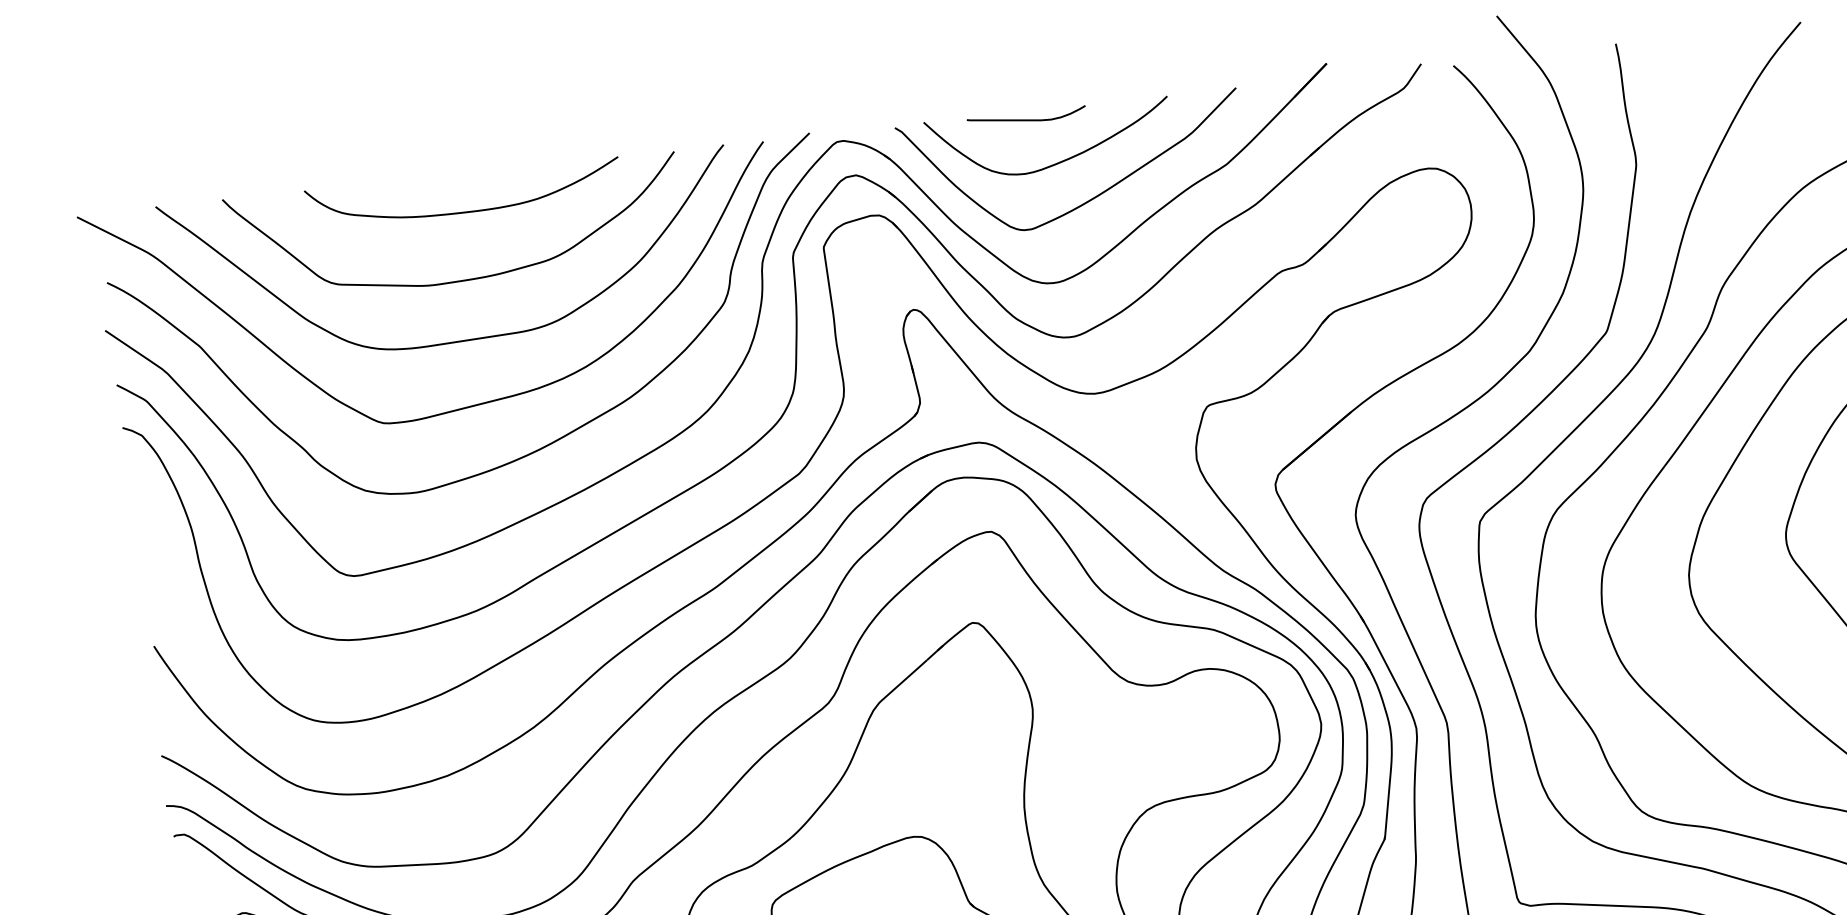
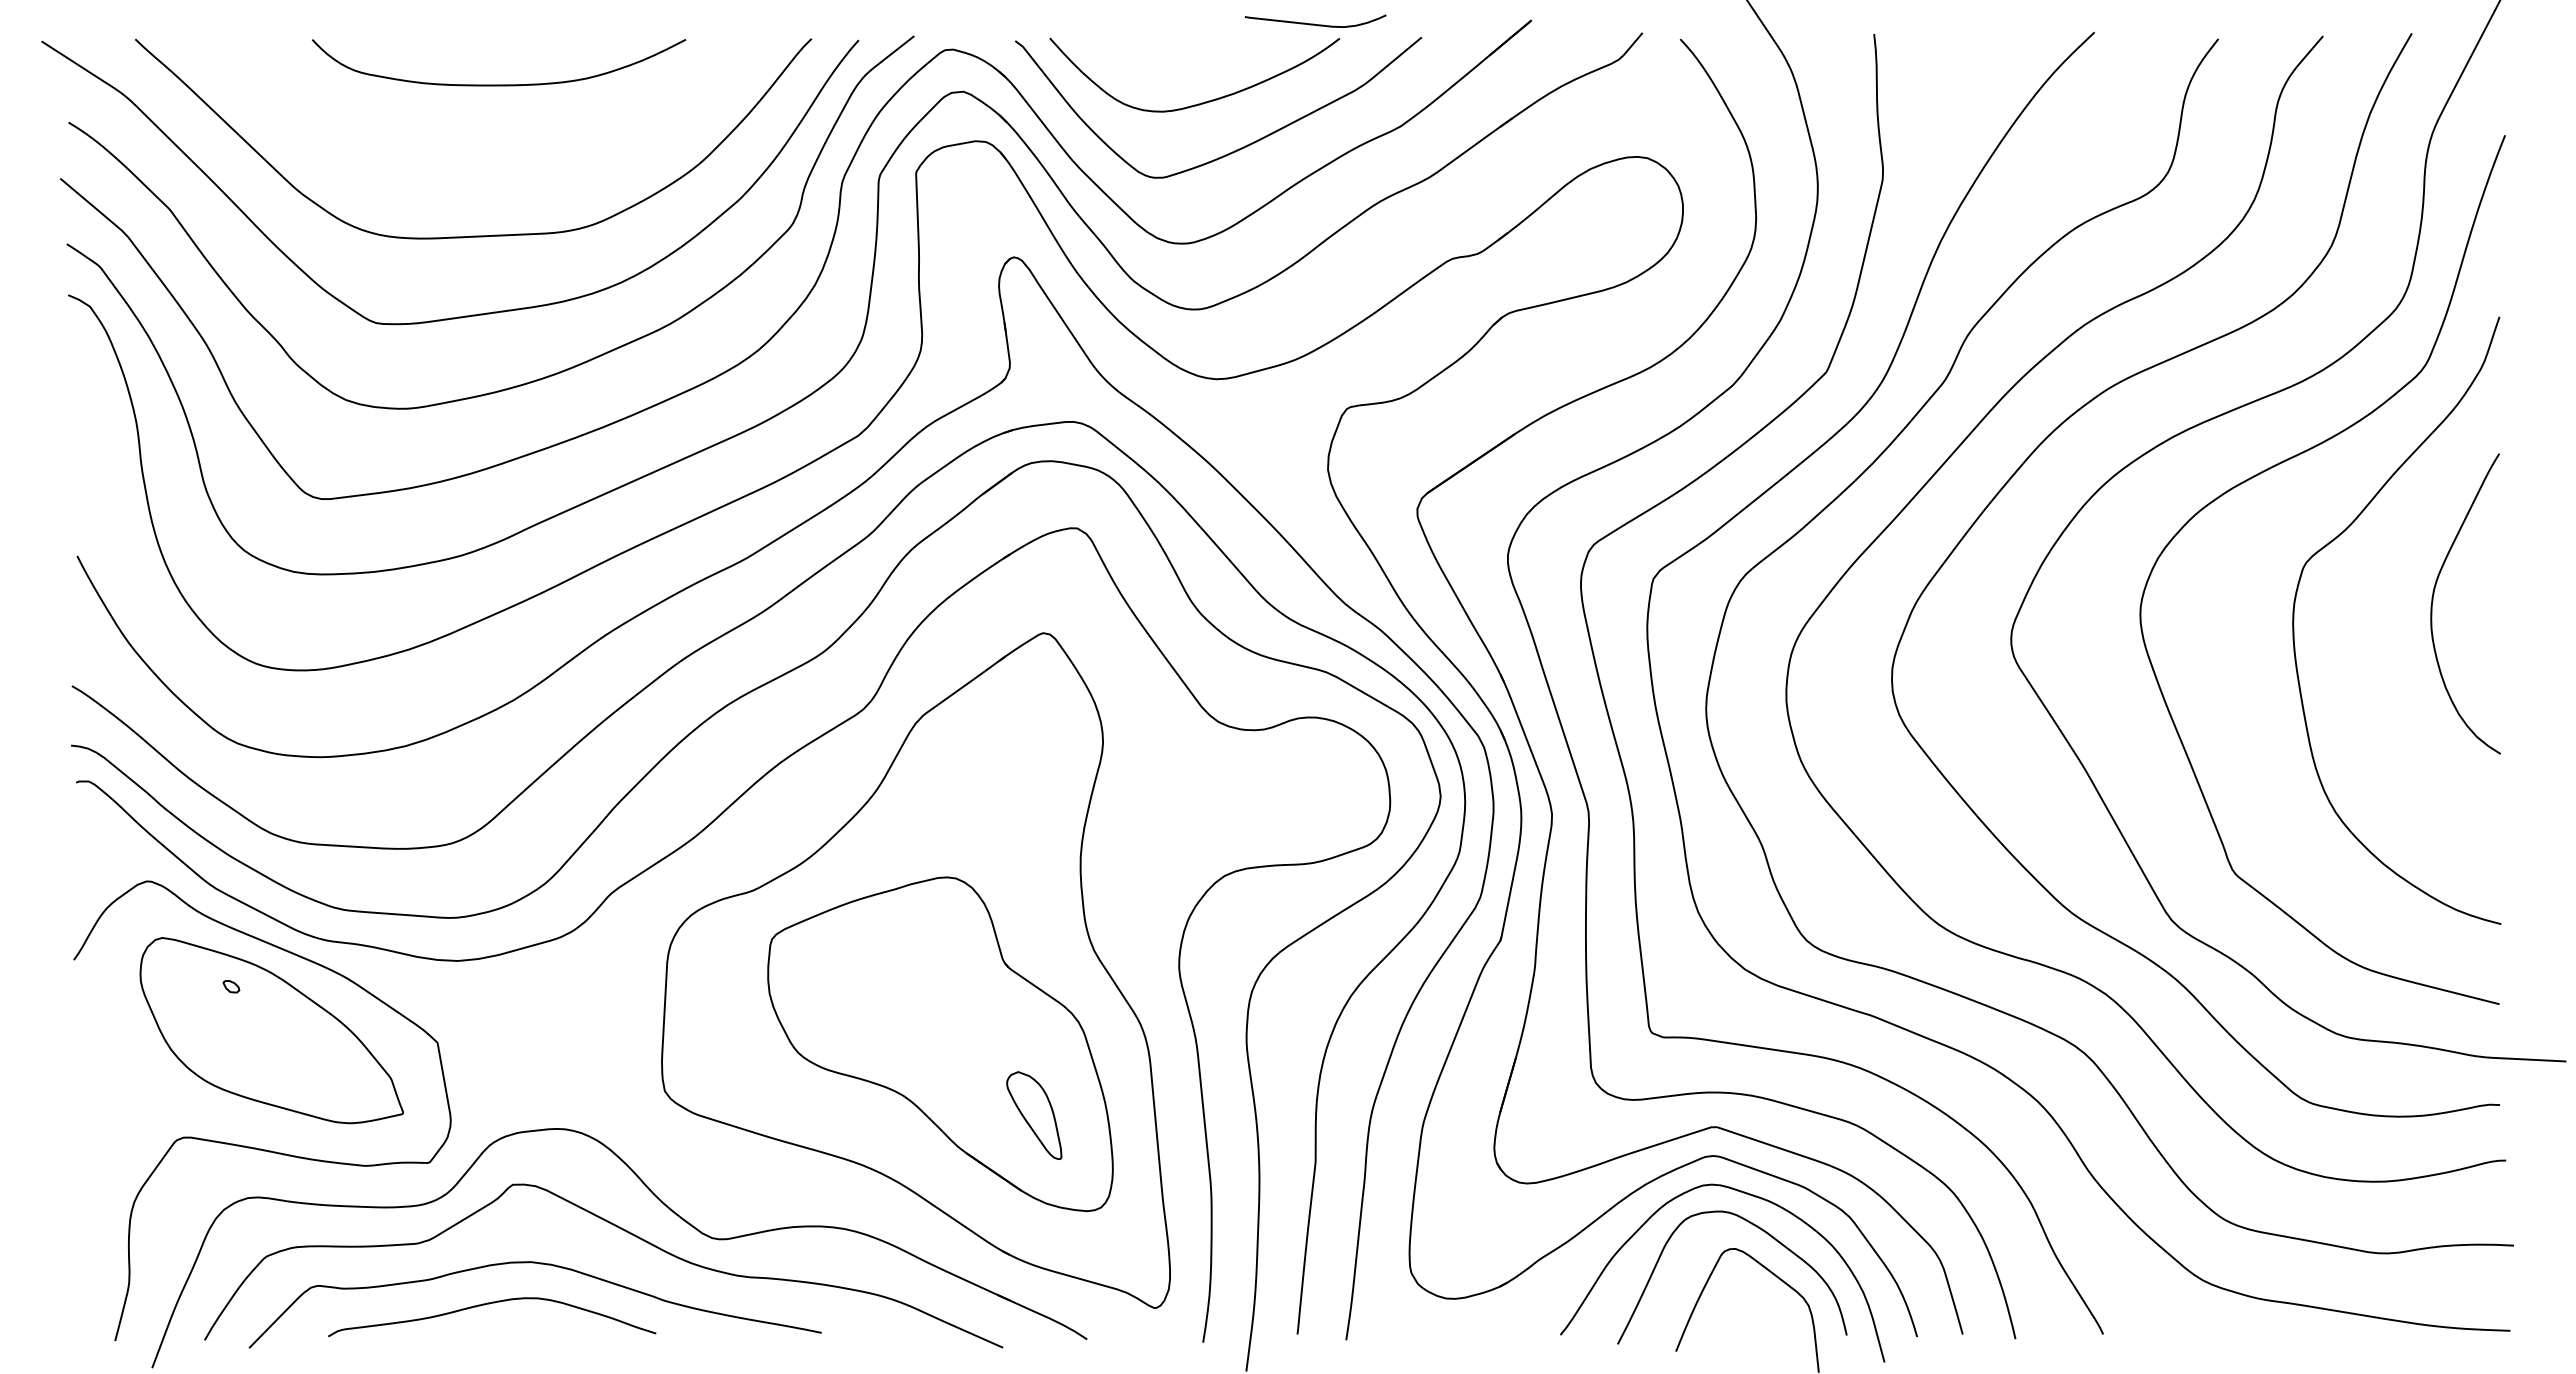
curve: (1025, 119) -> (1314, 23), moved
curve: (459, 280) -> (483, 164), removed

